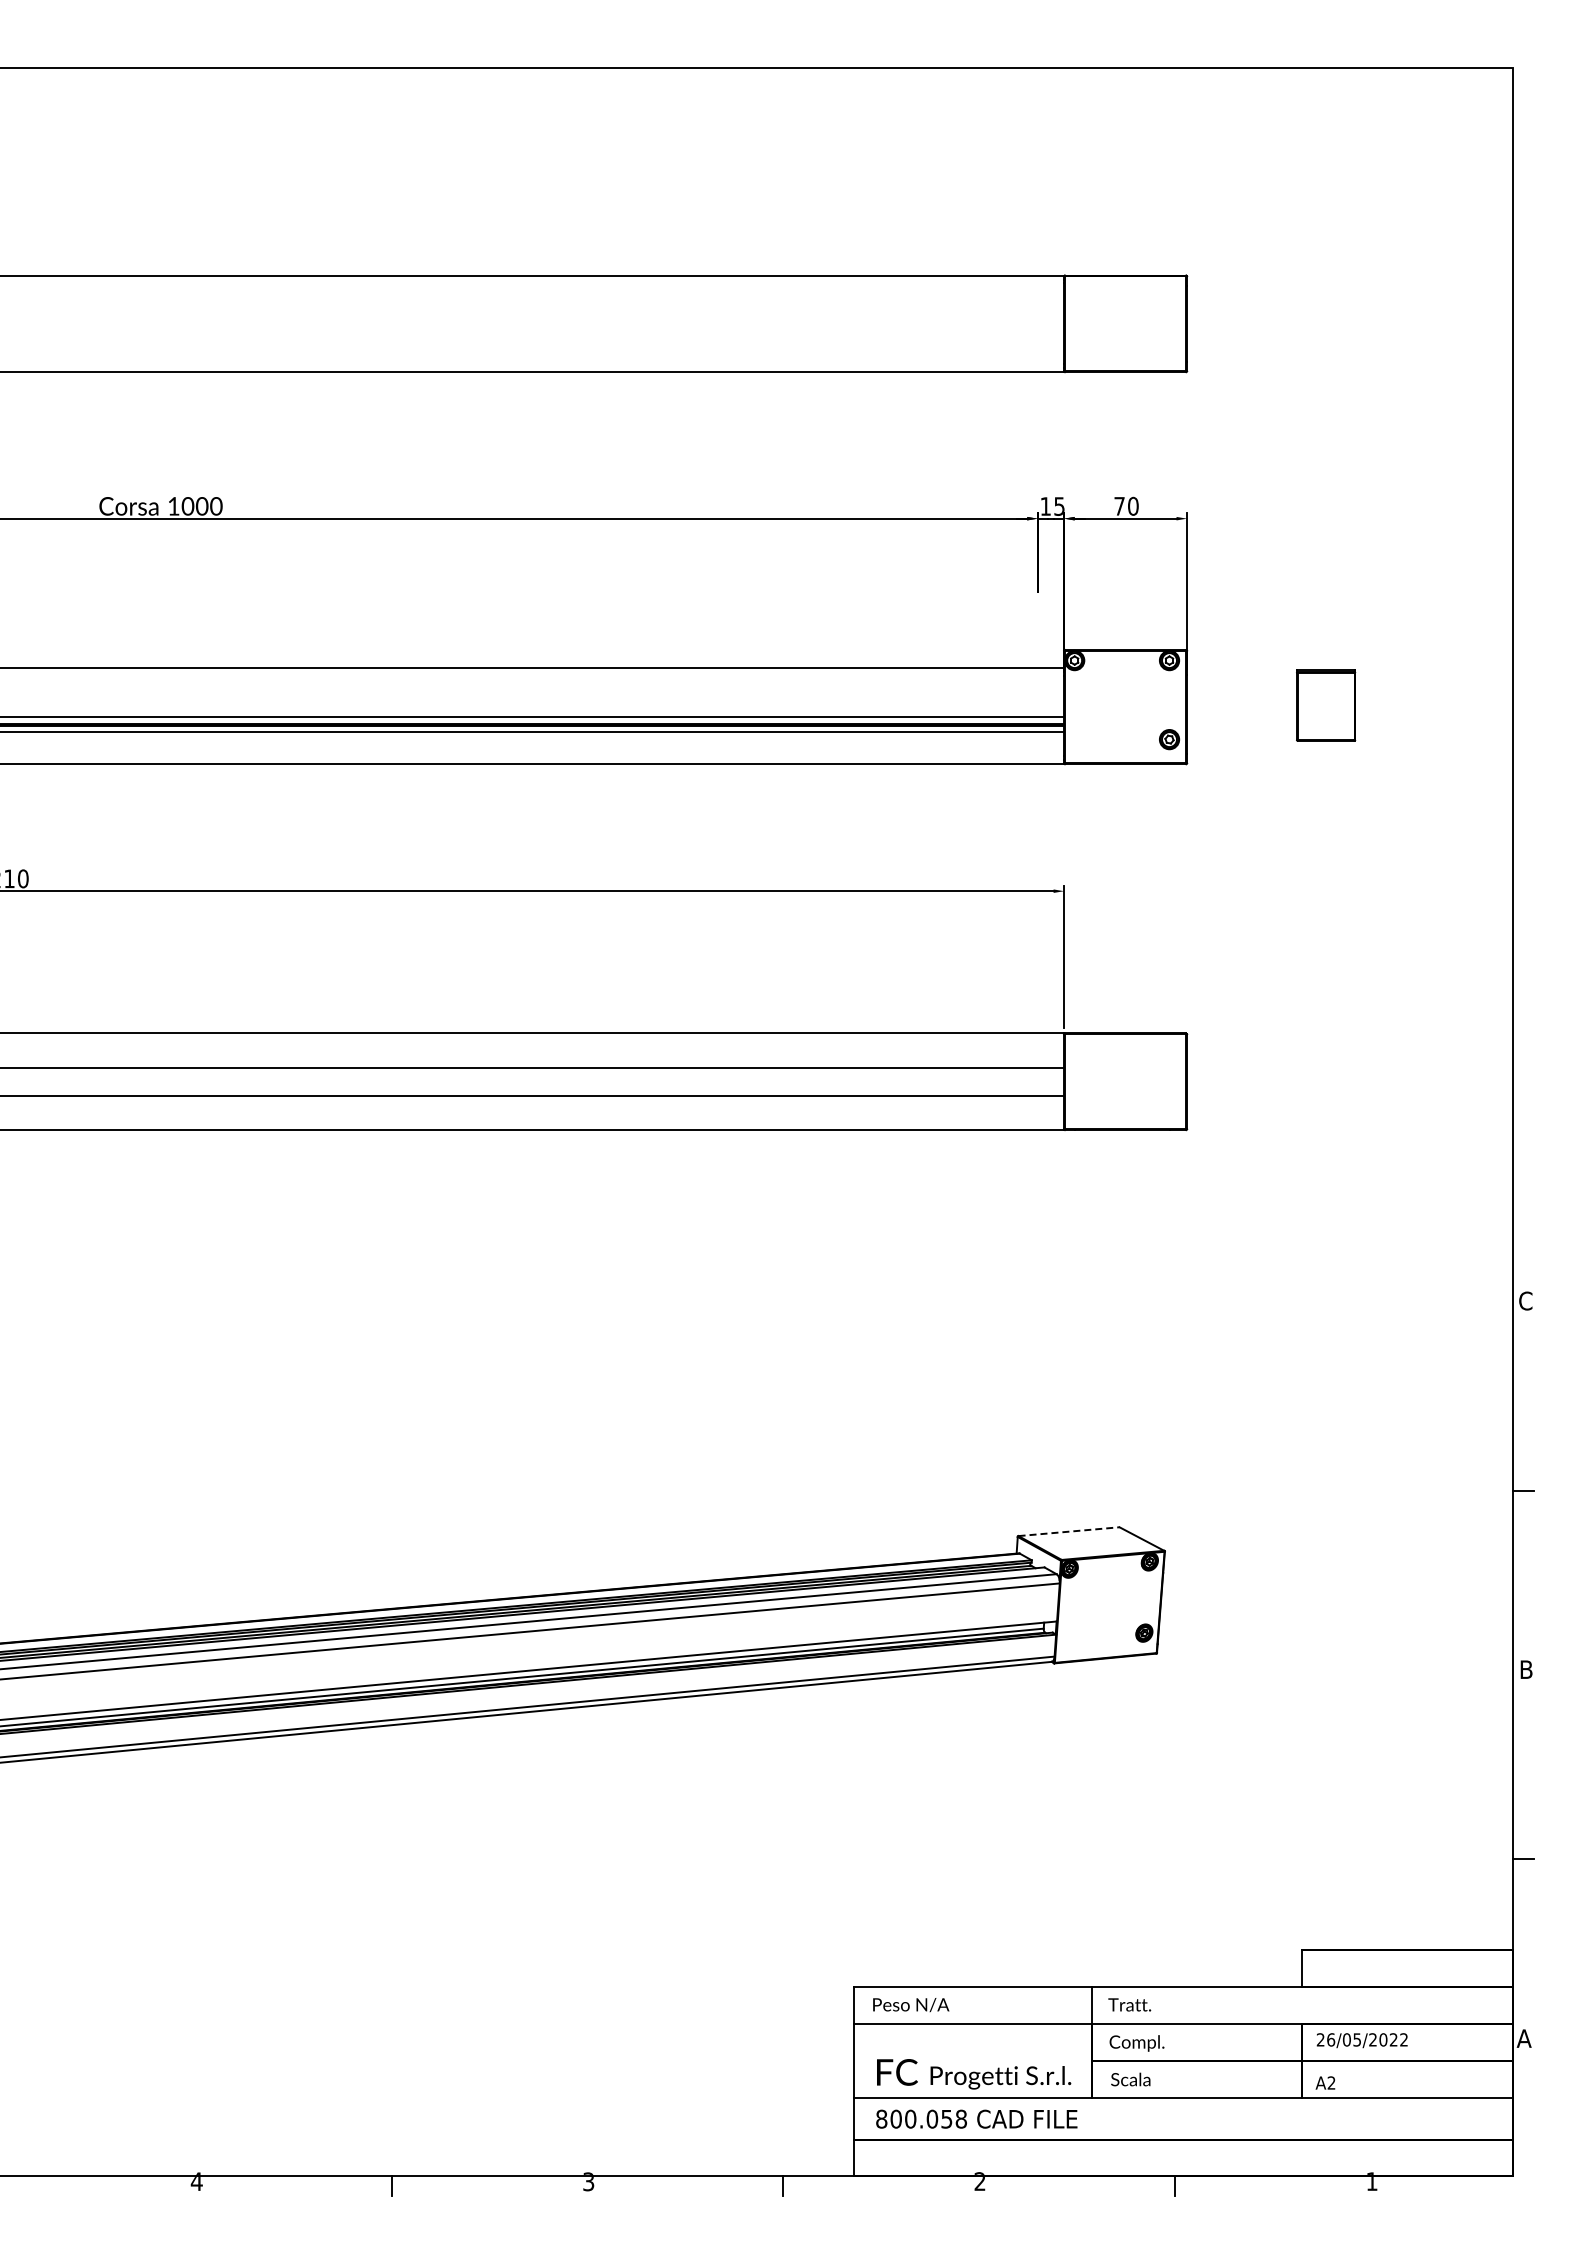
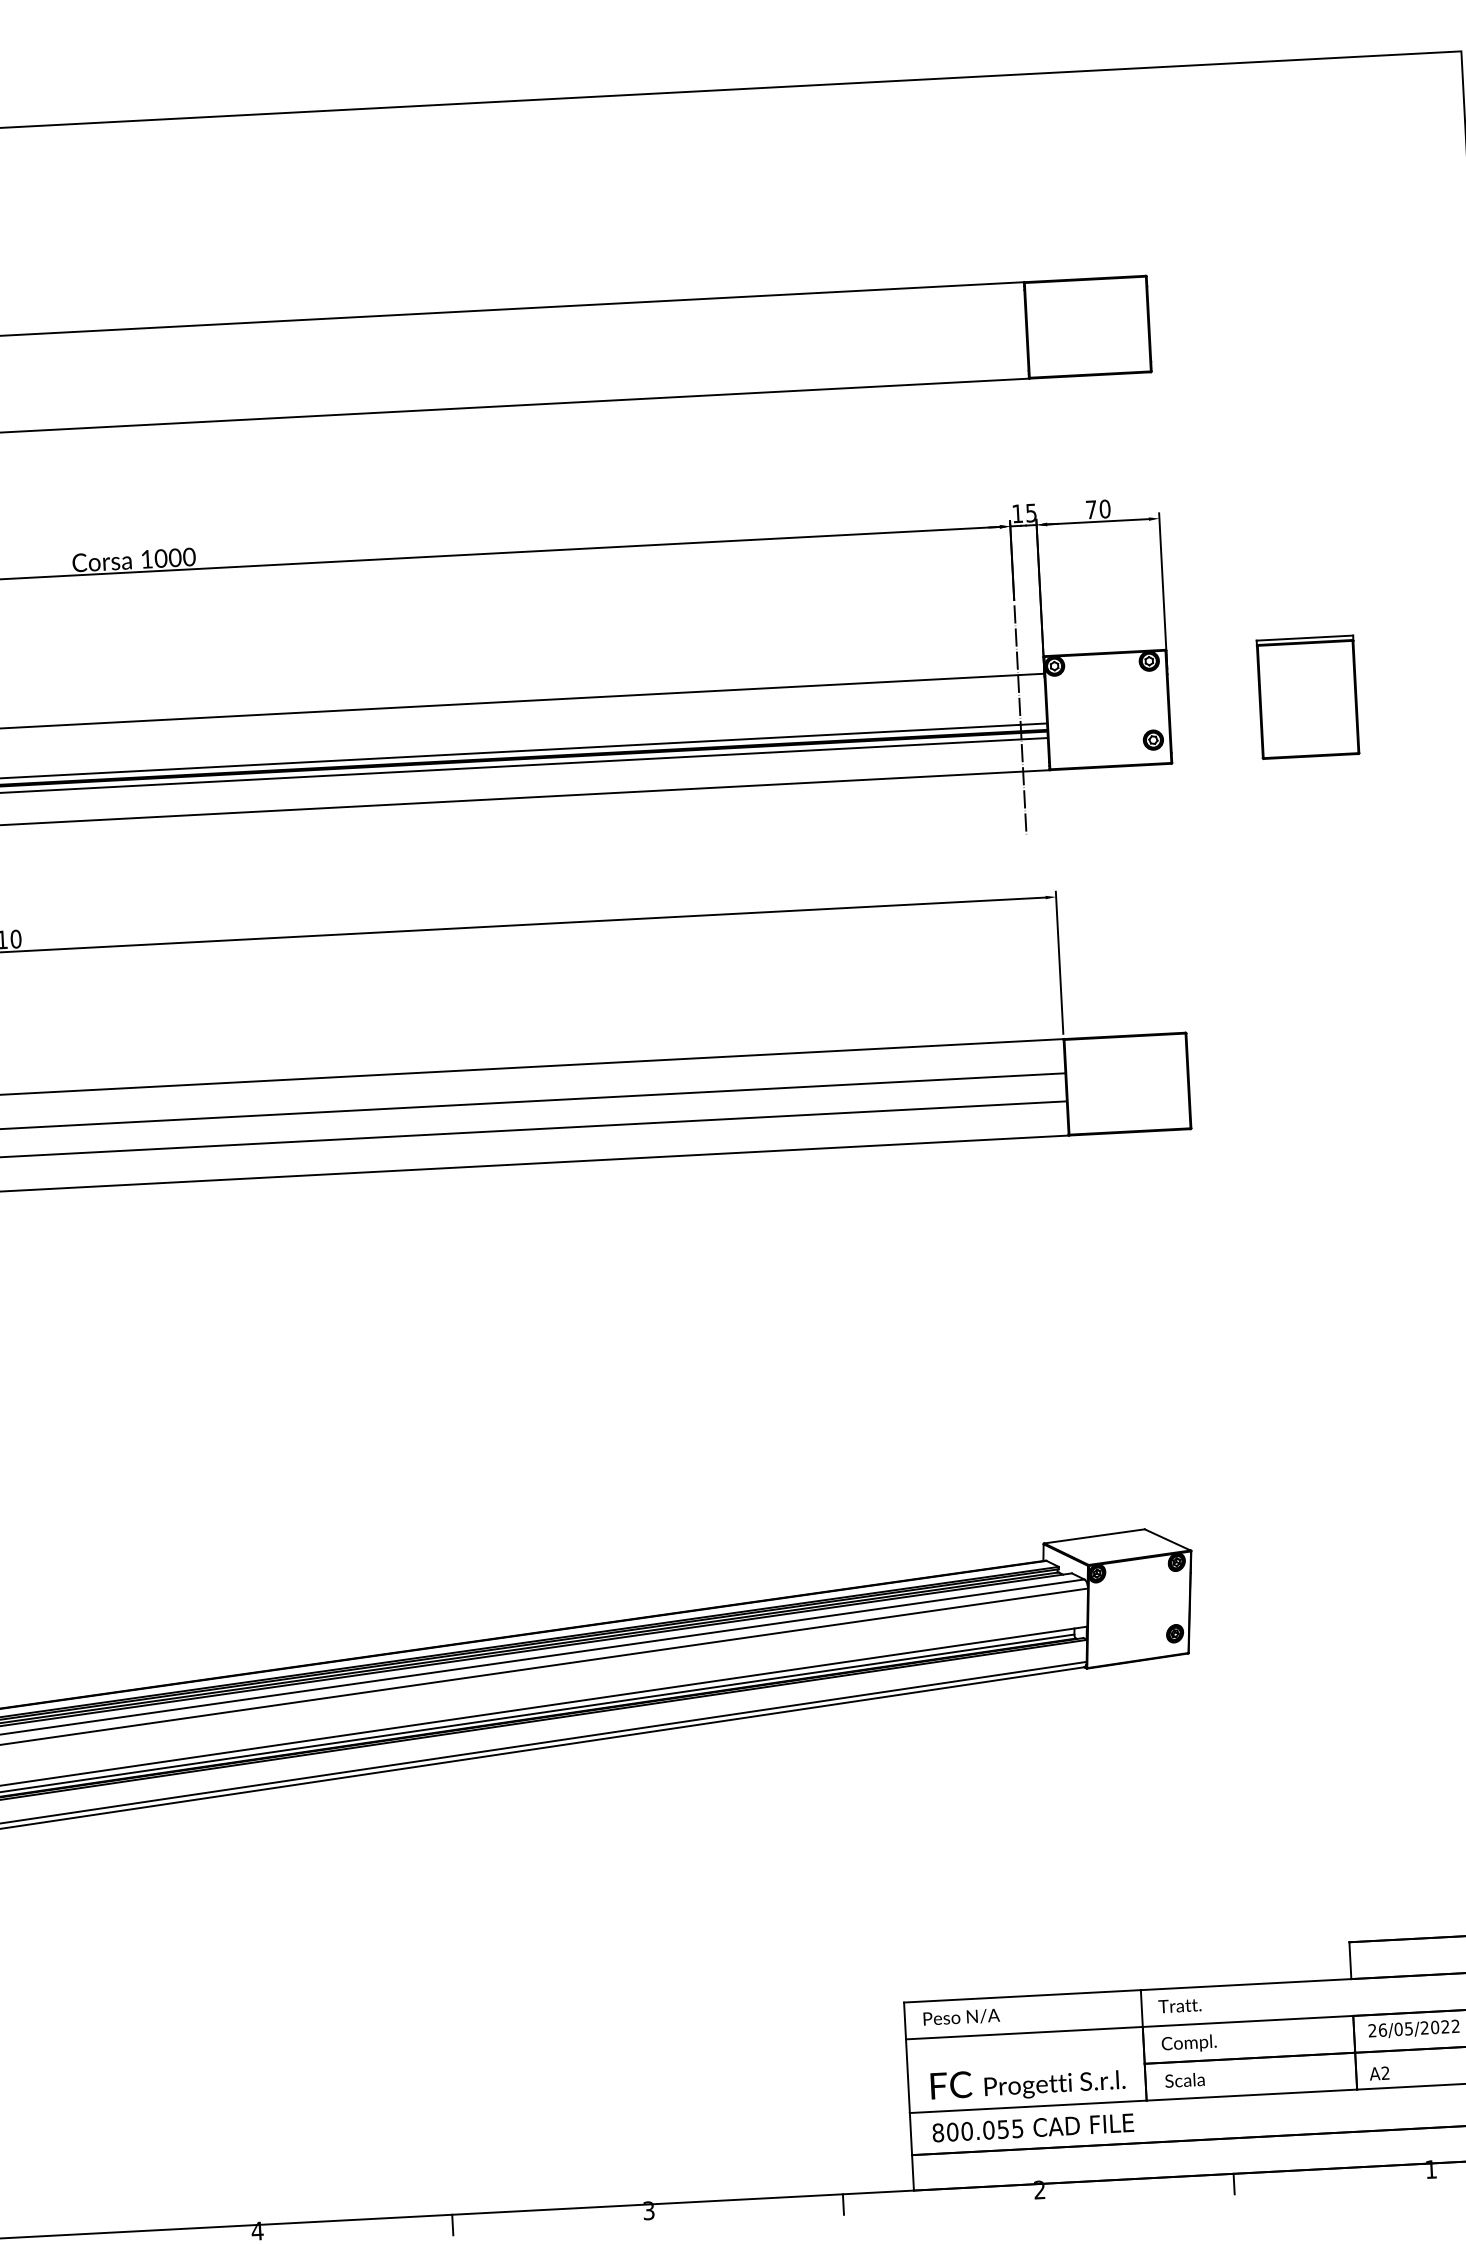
part: (1325, 705) -> (1307, 697), size x1.67
line: (1037, 713) -> (1020, 720), added
line: (1069, 1531) -> (1095, 1536), dashed -> solid
text: (960, 2118) -> (1016, 2128), 800.058 -> 800.055

